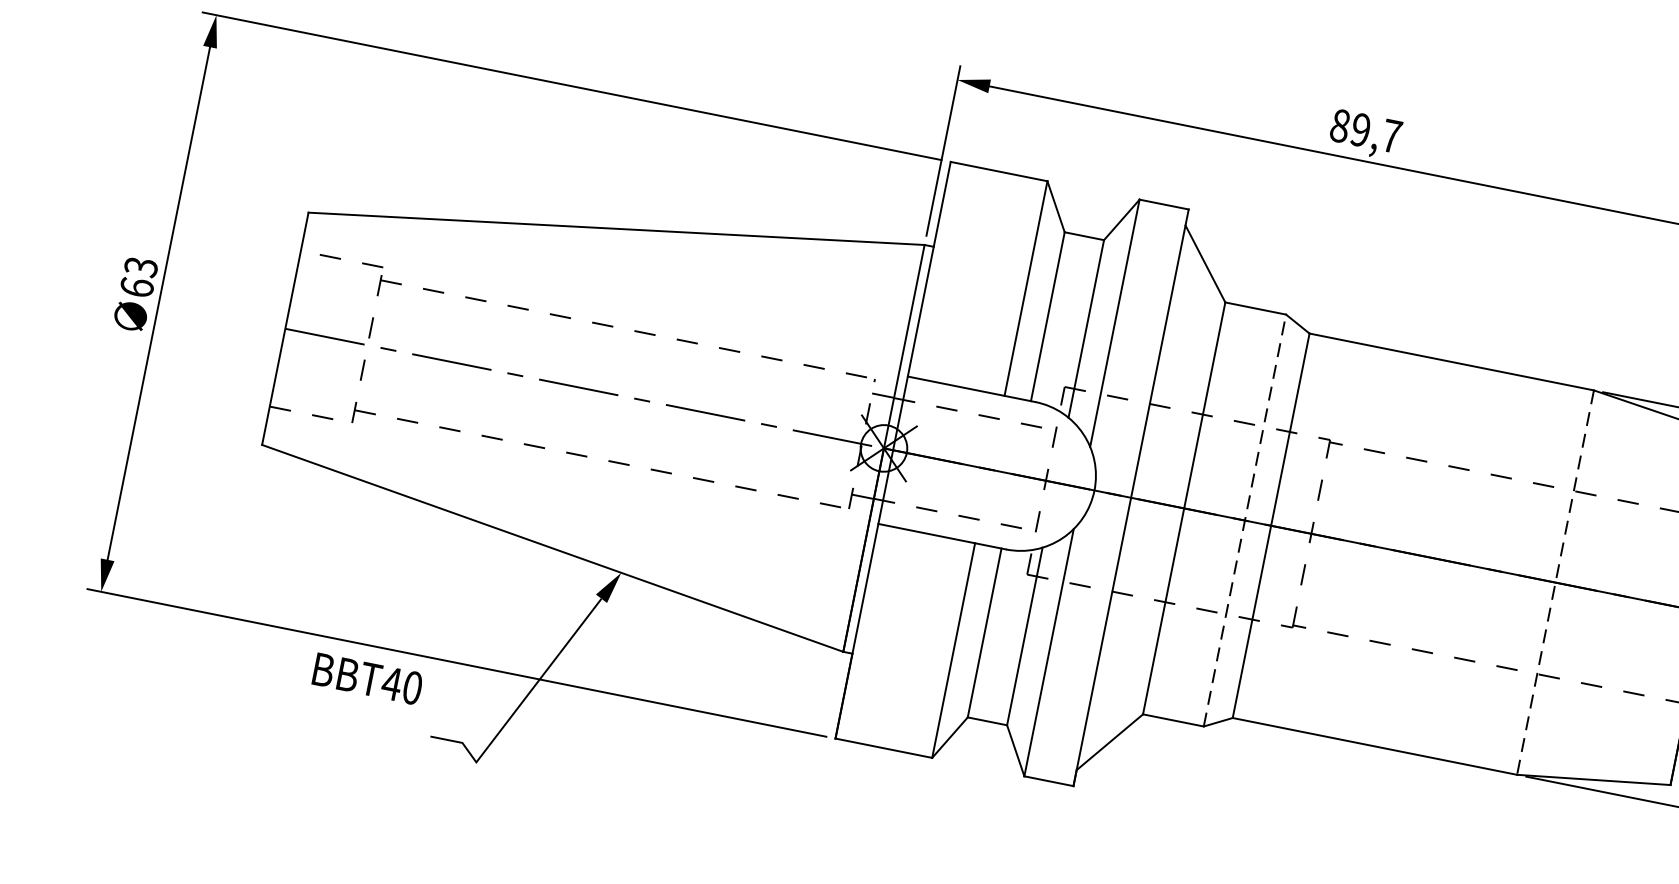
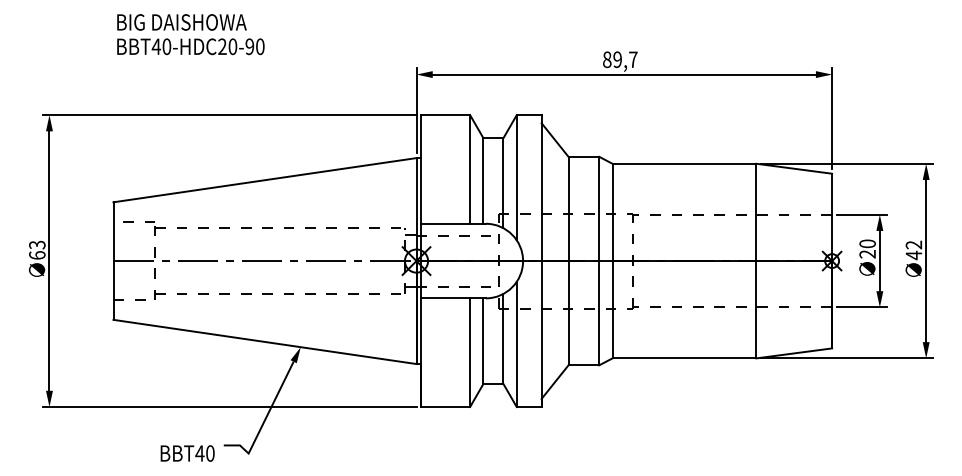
line: (1245, 519) -> (599, 260), dashed -> solid
line: (1555, 583) -> (756, 261), dashed -> solid
text: (367, 678) -> (187, 453), moved

